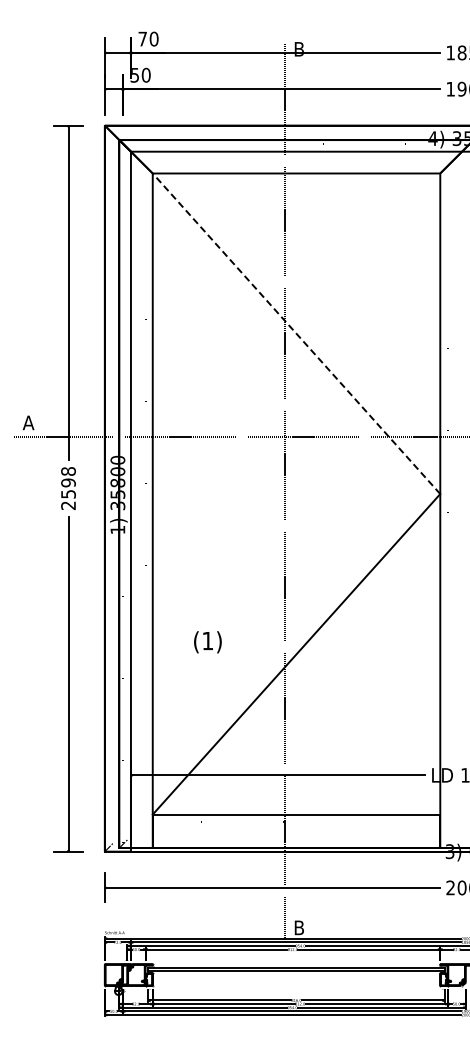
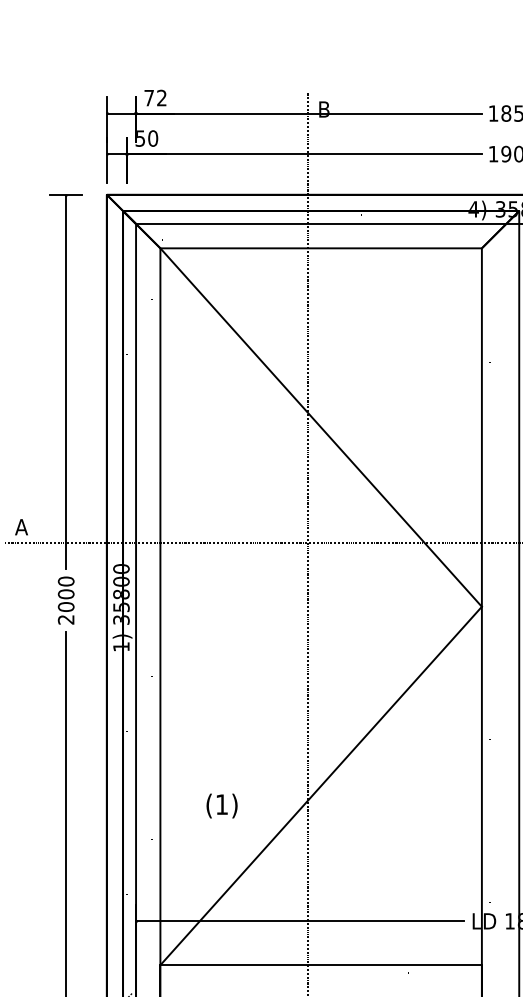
text: (153, 38) -> (161, 97), 70 -> 72
line: (296, 333) -> (321, 427), dashed -> solid
text: (68, 482) -> (66, 593), 2598 -> 2000
text: (207, 642) -> (221, 806), moved

